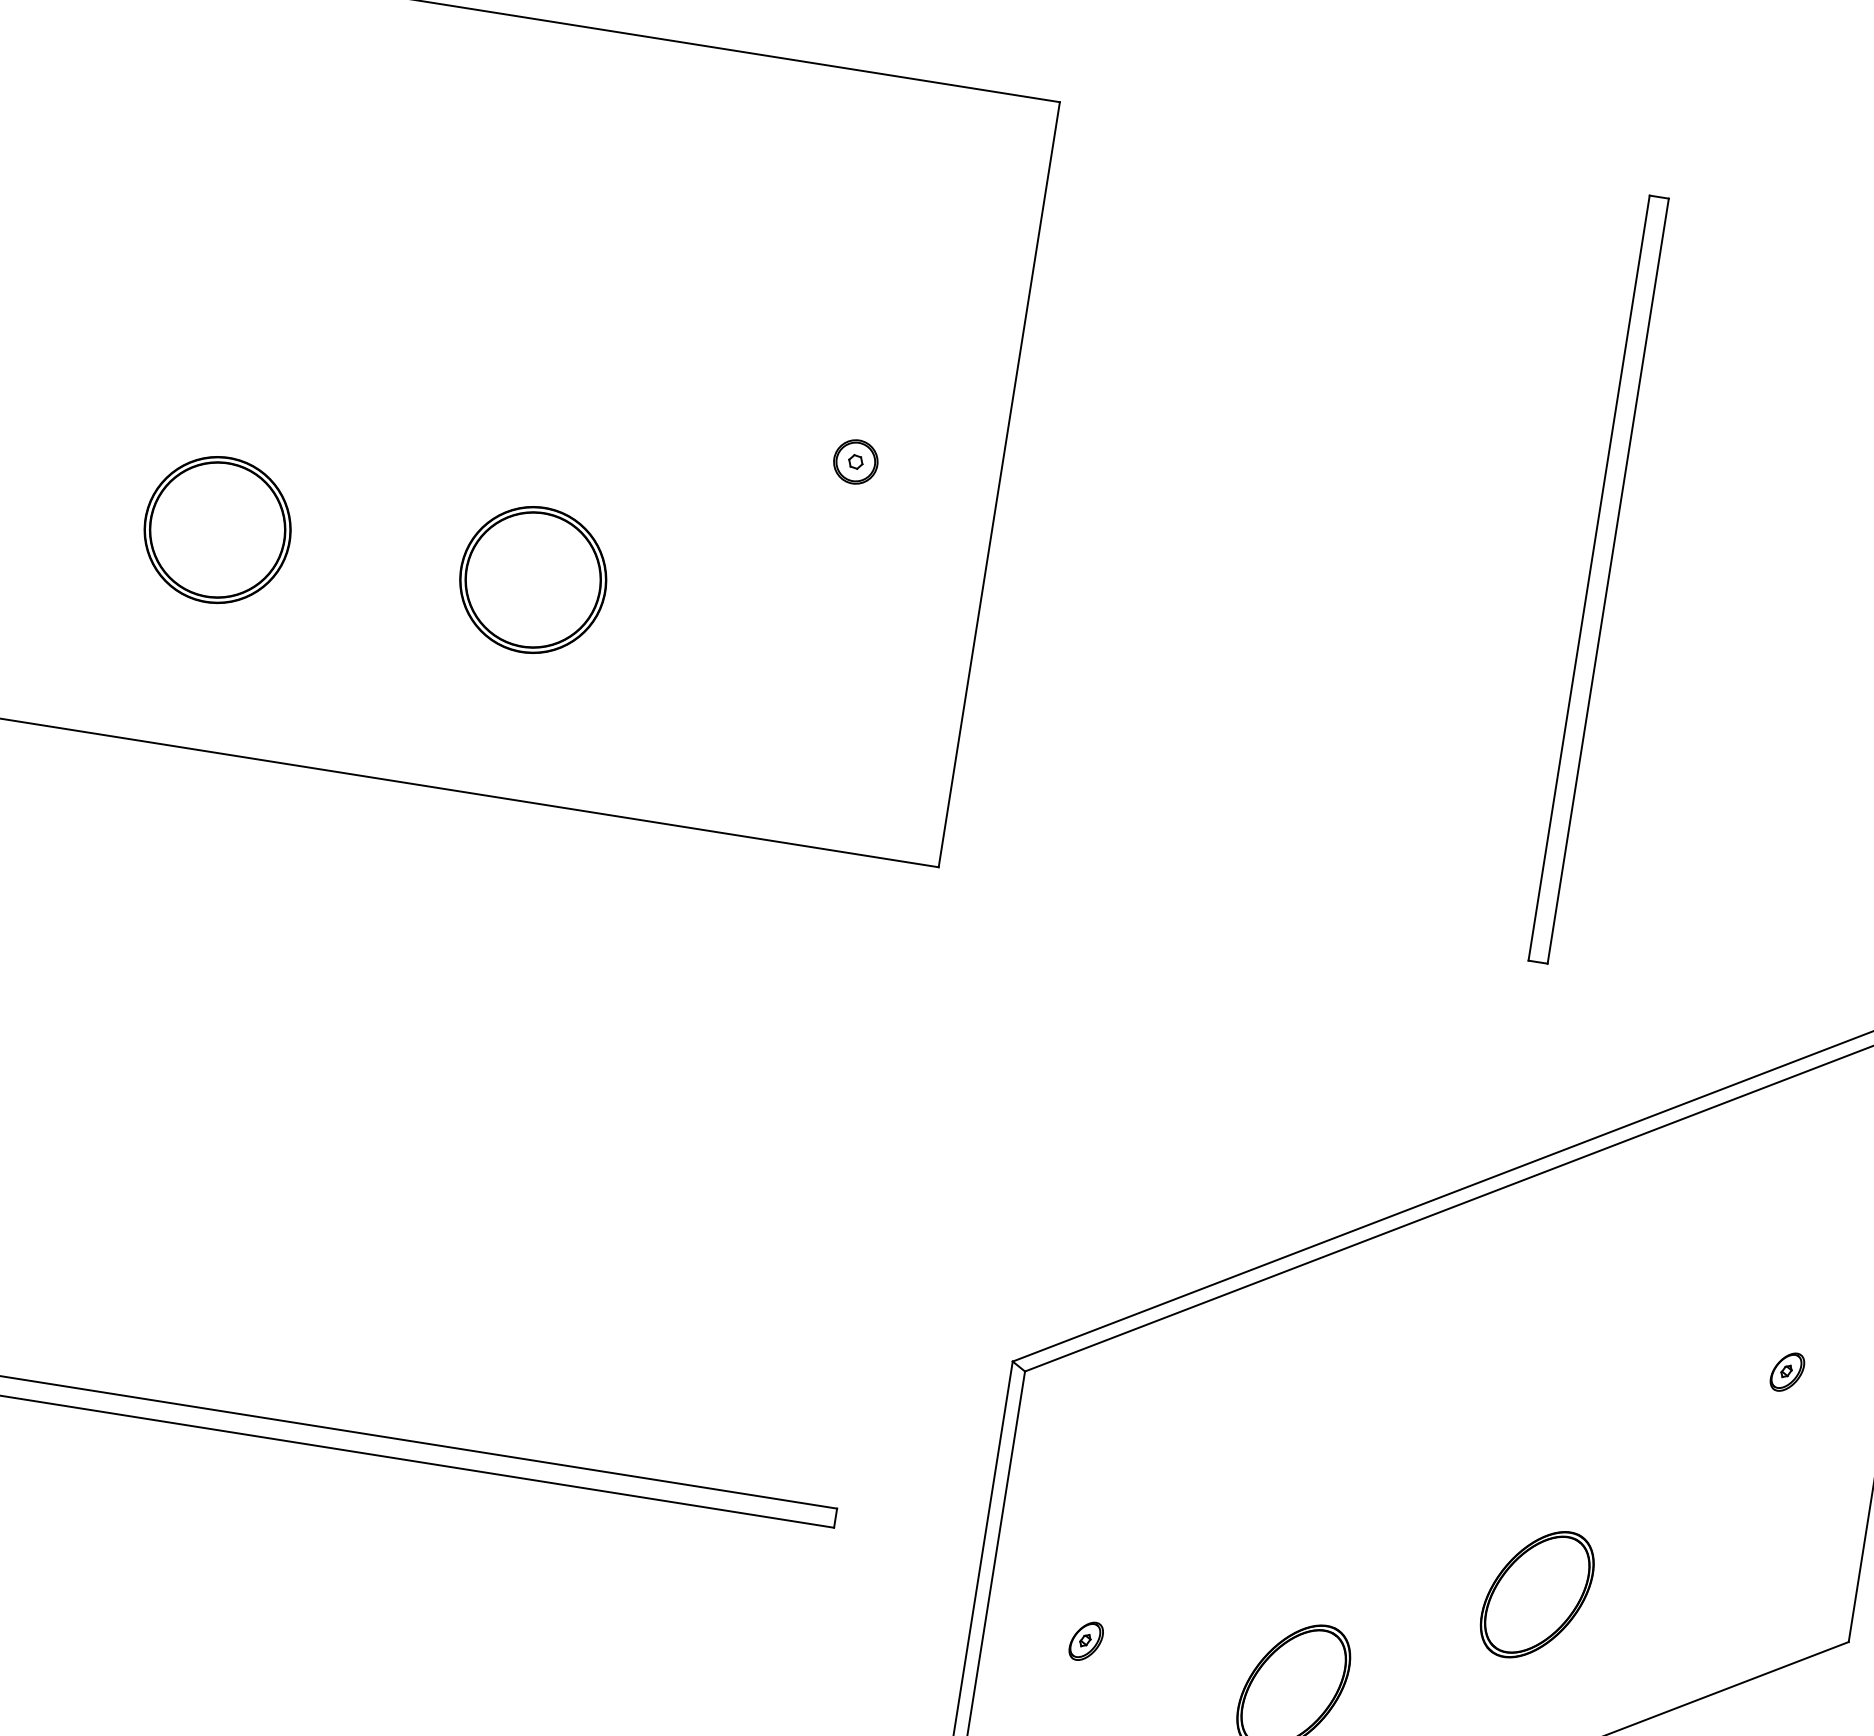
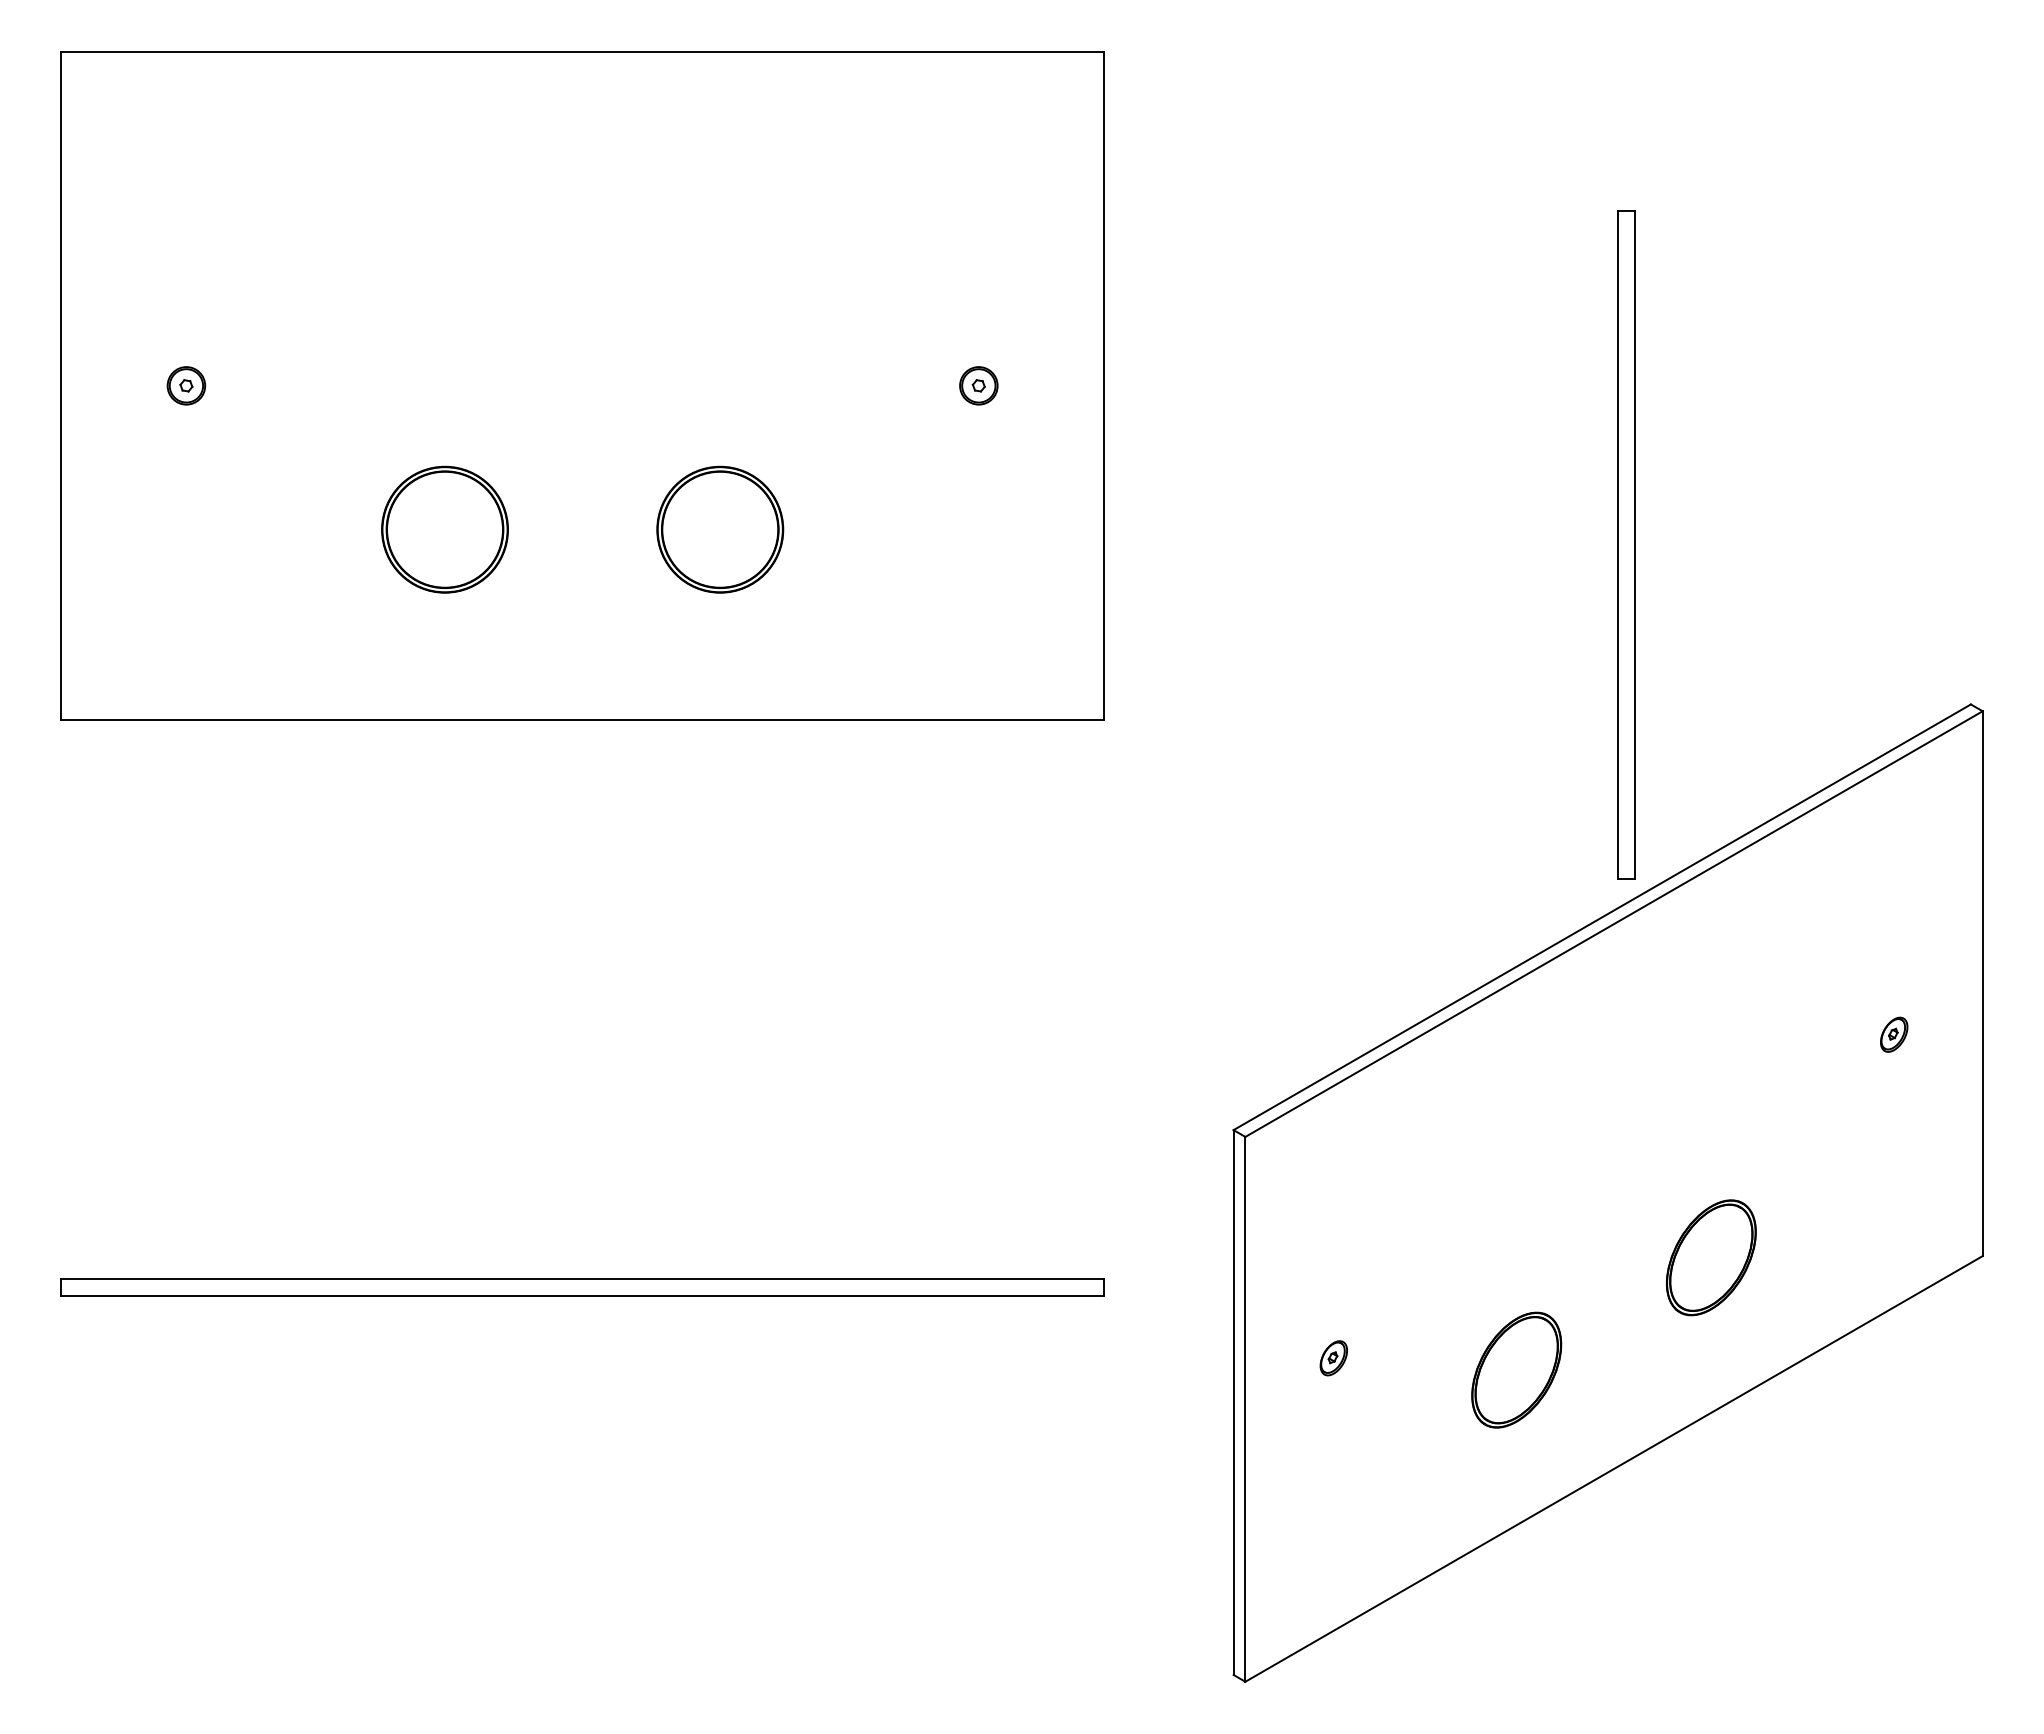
part: (1598, 579) -> (1626, 544), moved

